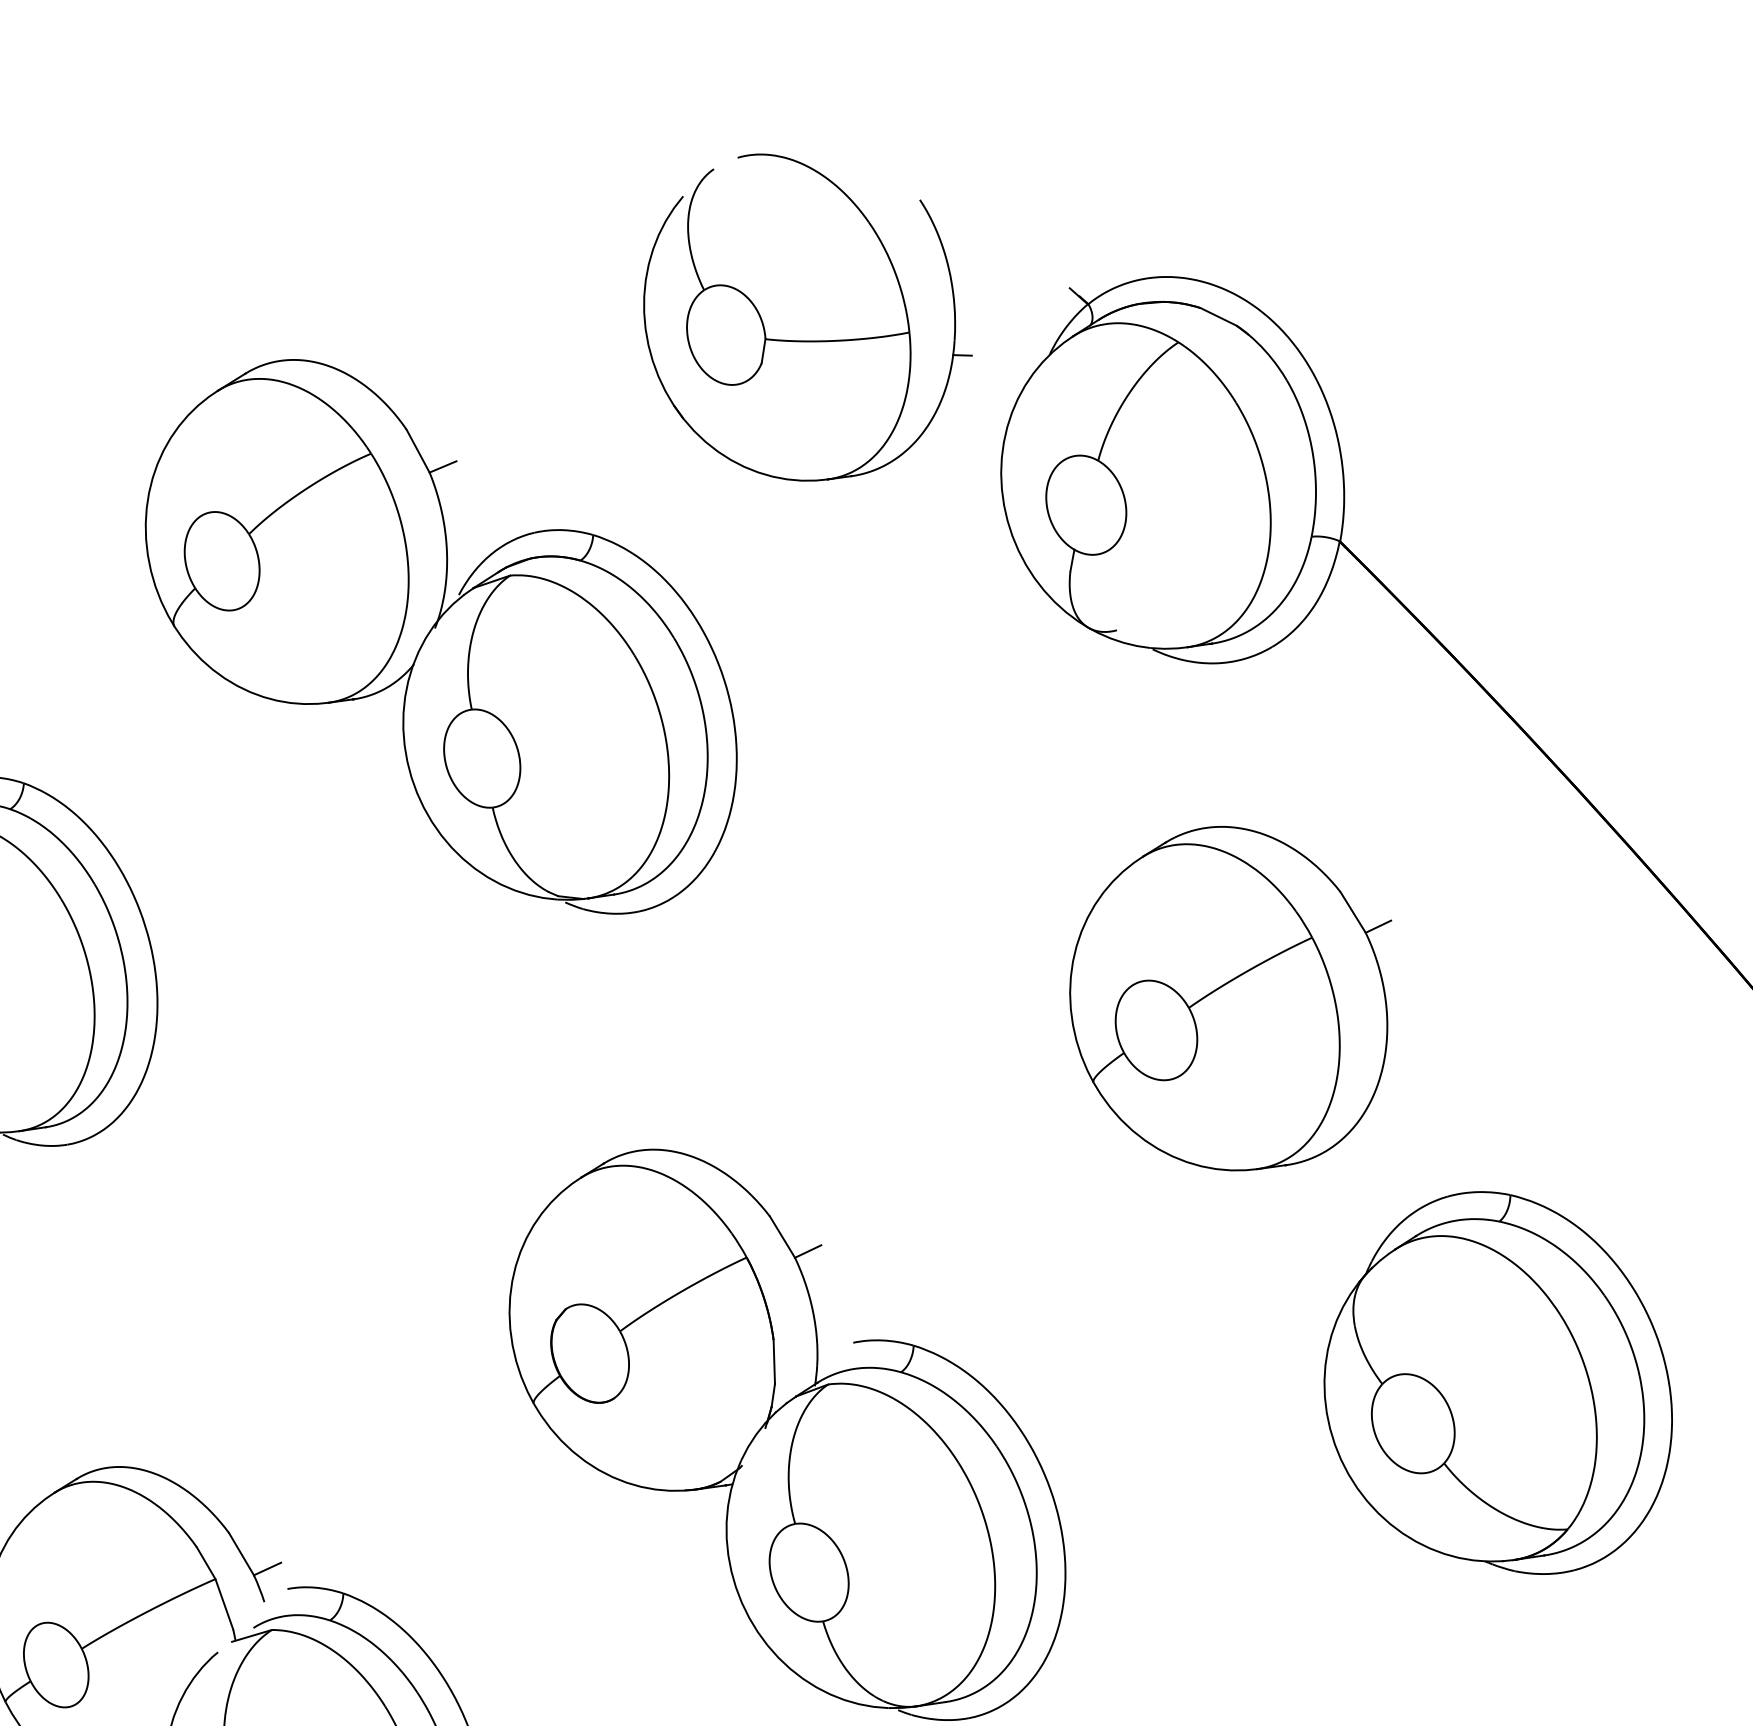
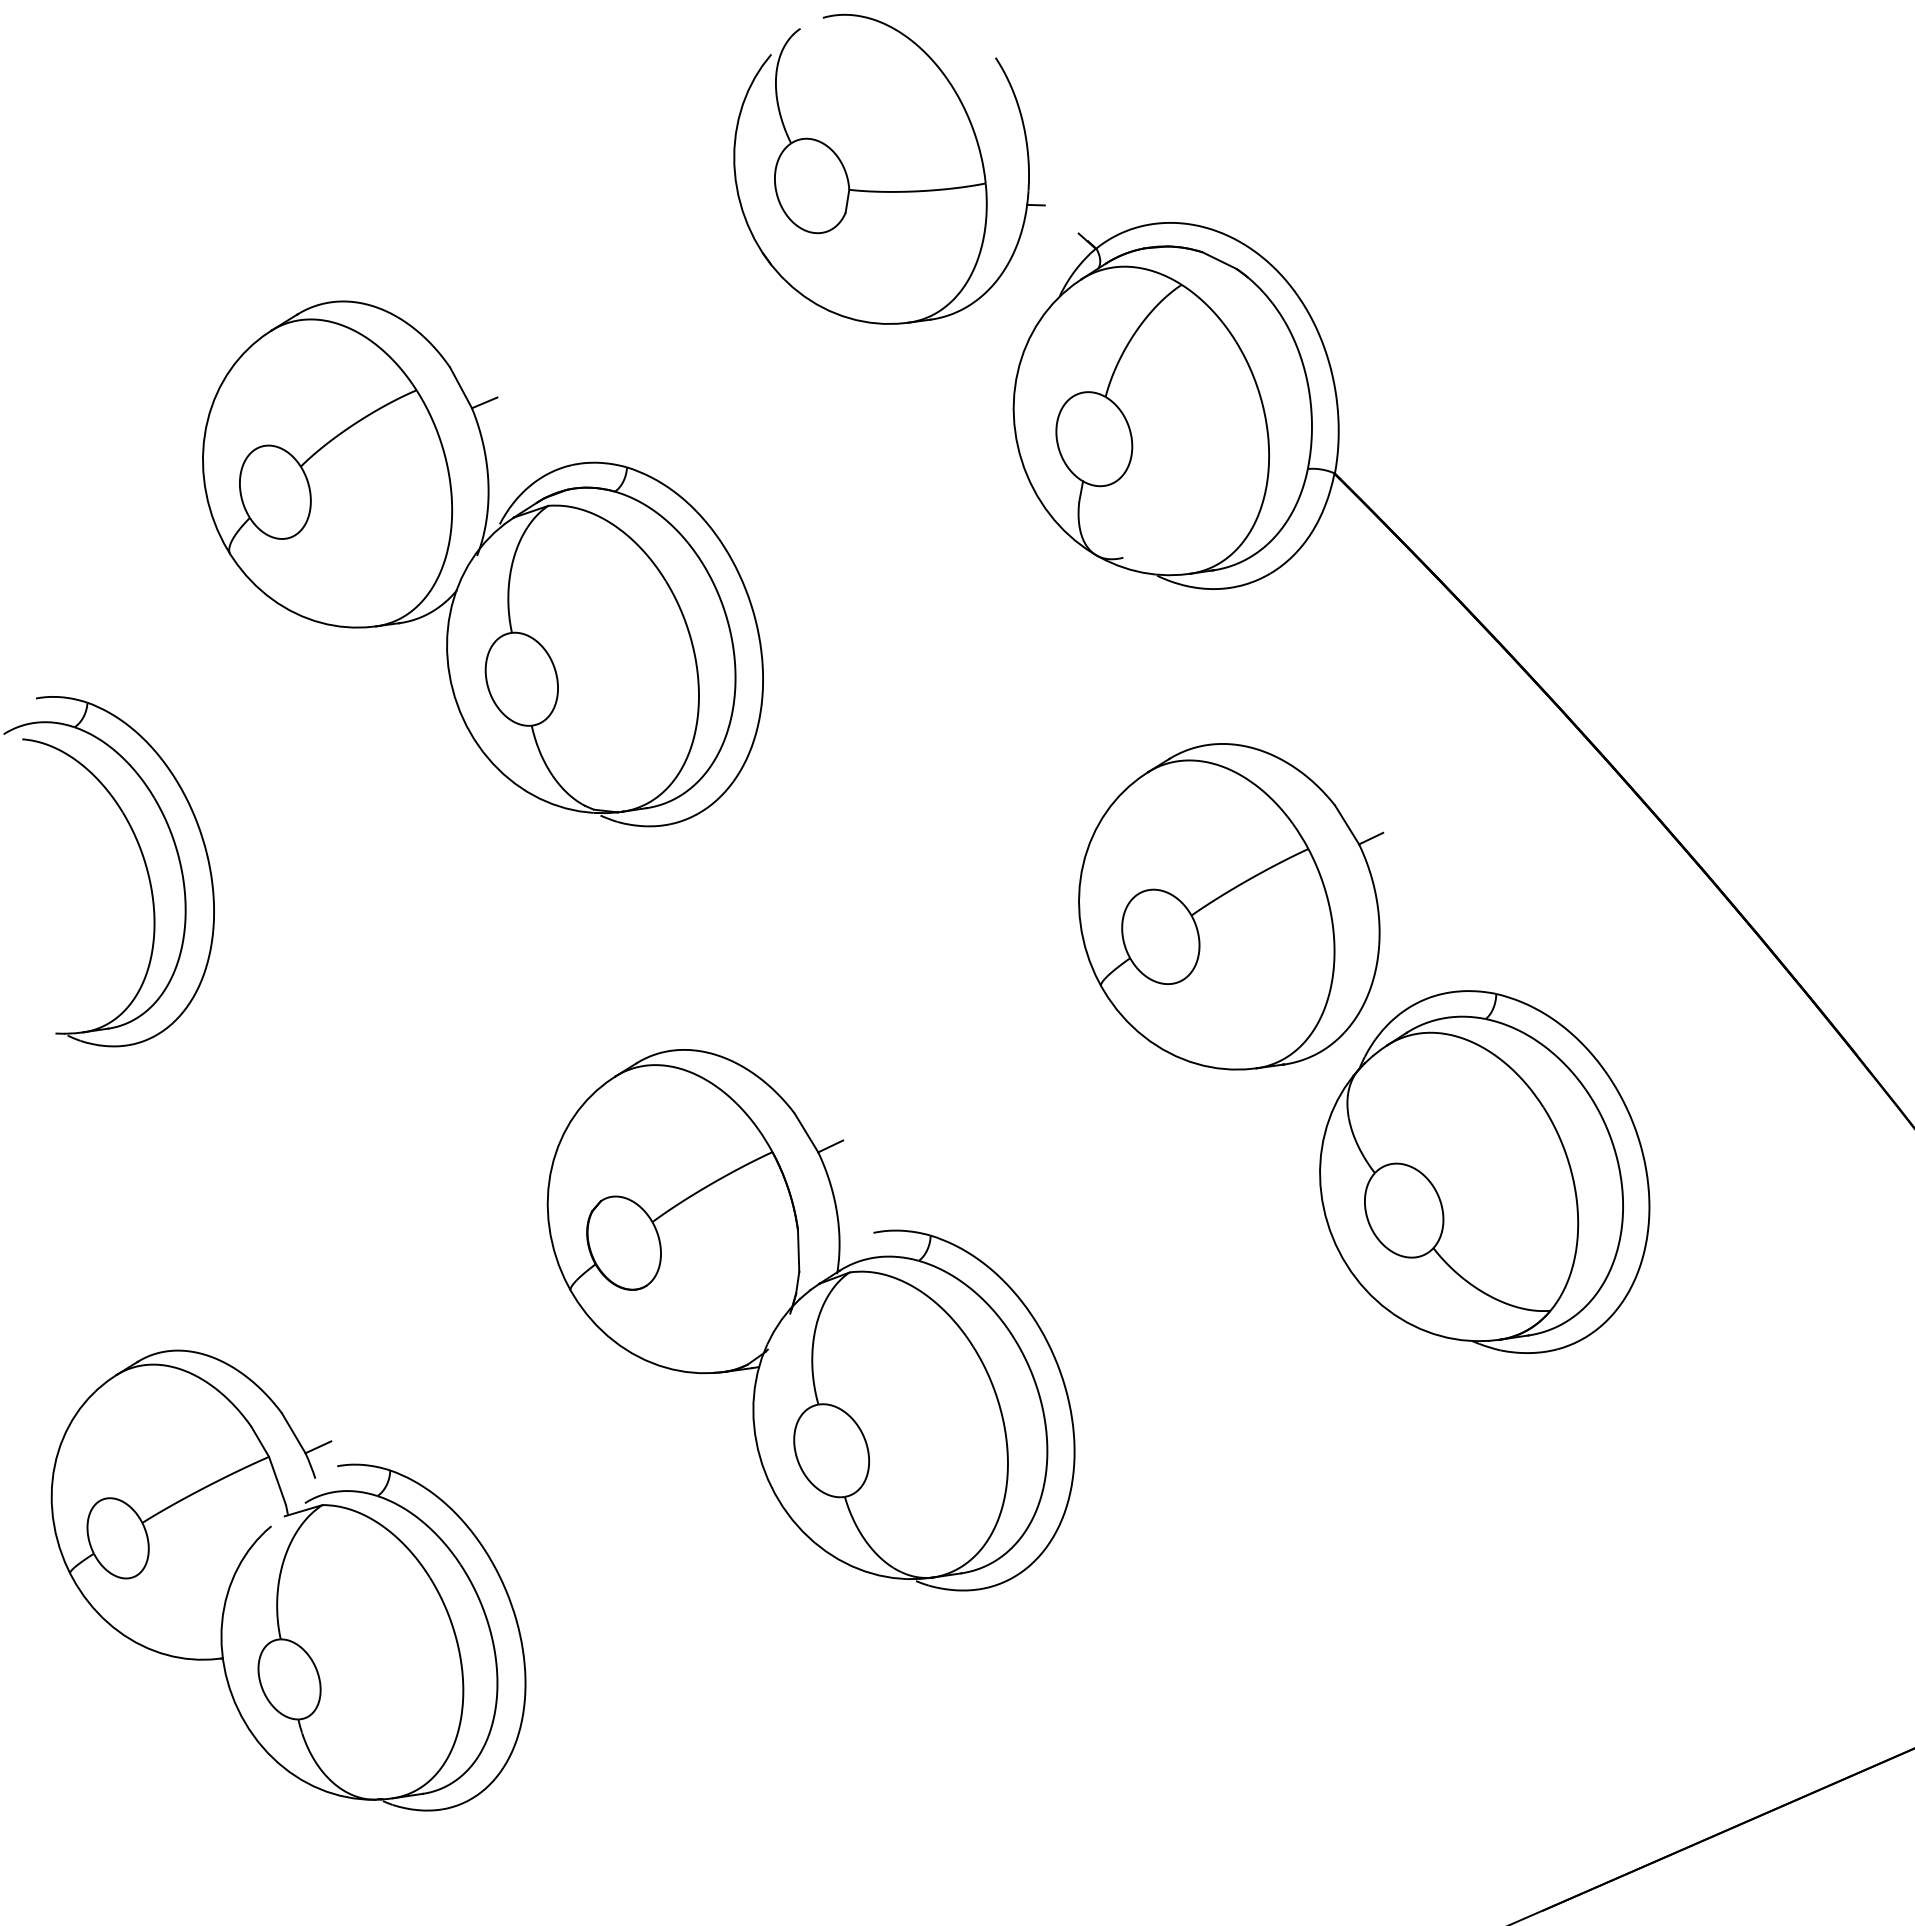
part: (807, 340) -> (889, 191), moved
part: (1498, 1382) -> (1484, 1171), moved

